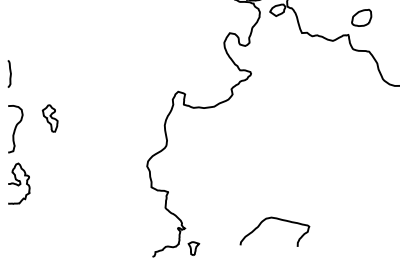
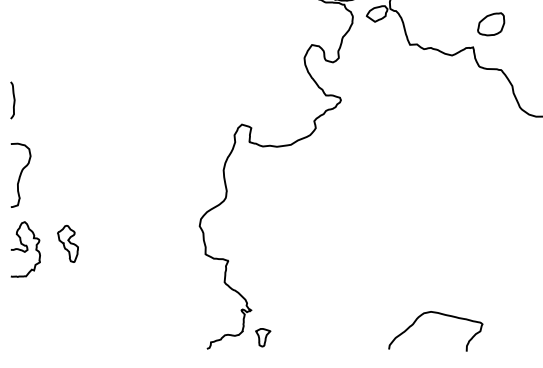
part: (49, 118) -> (67, 243), moved
curve: (275, 219) -> (436, 314), moved

